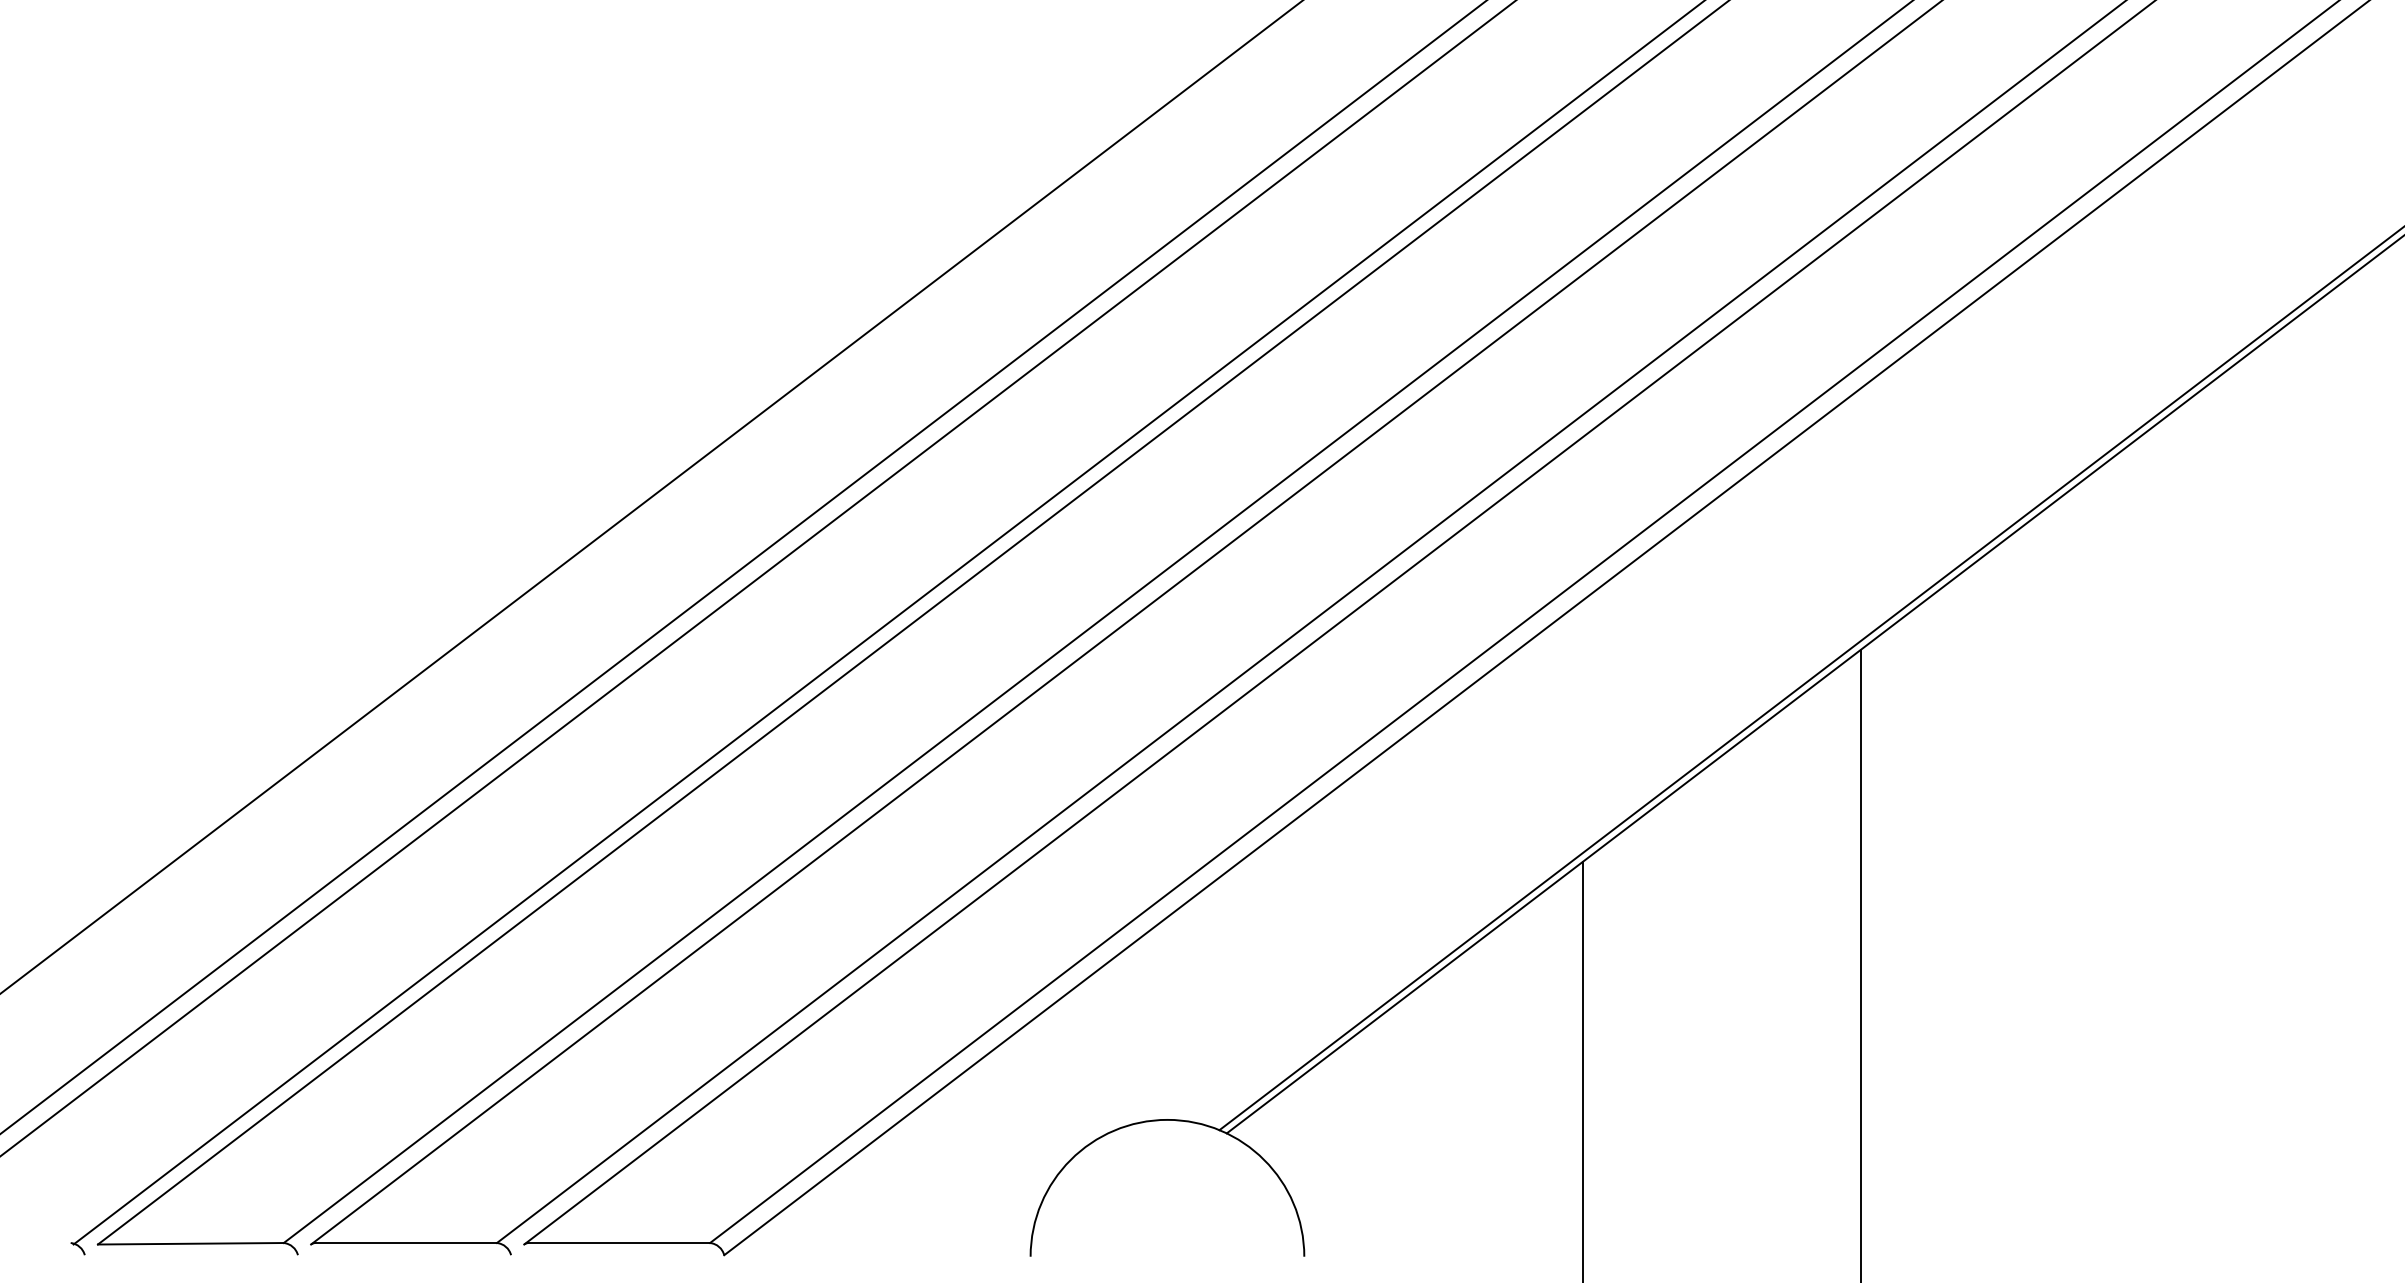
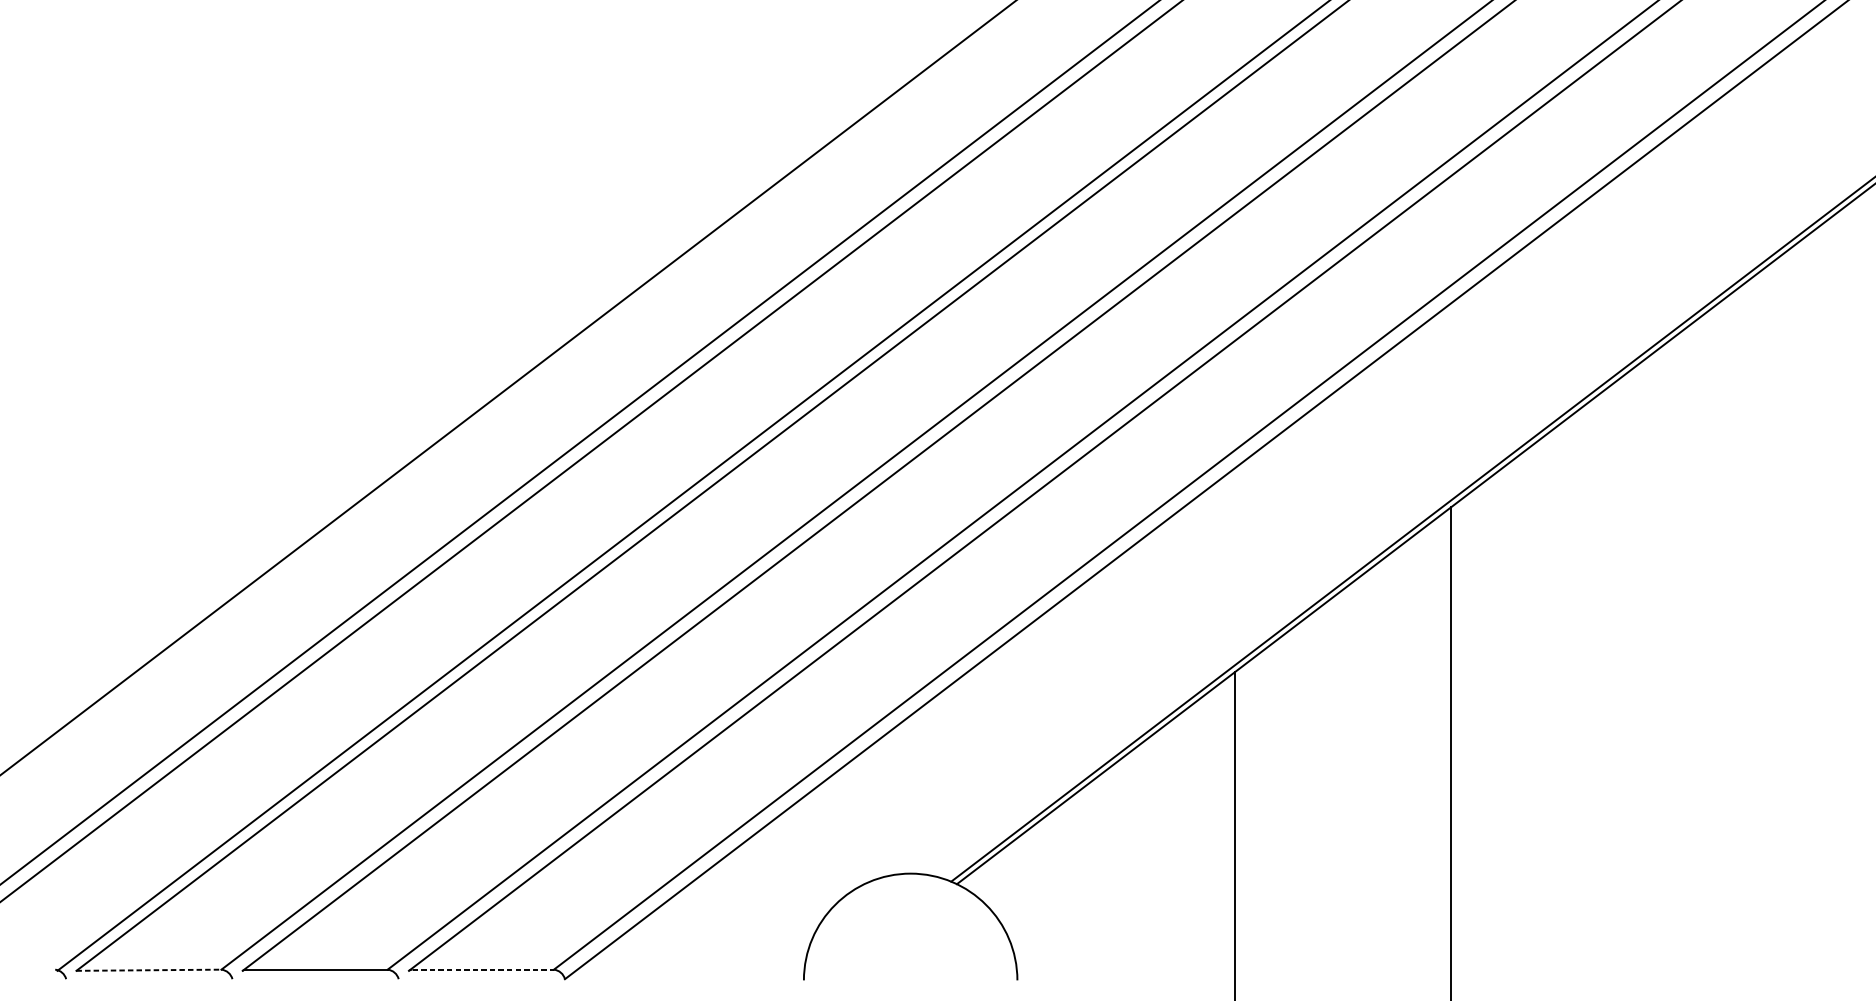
line: (190, 1243) -> (148, 970), solid -> dashed
line: (619, 1243) -> (483, 970), solid -> dashed

